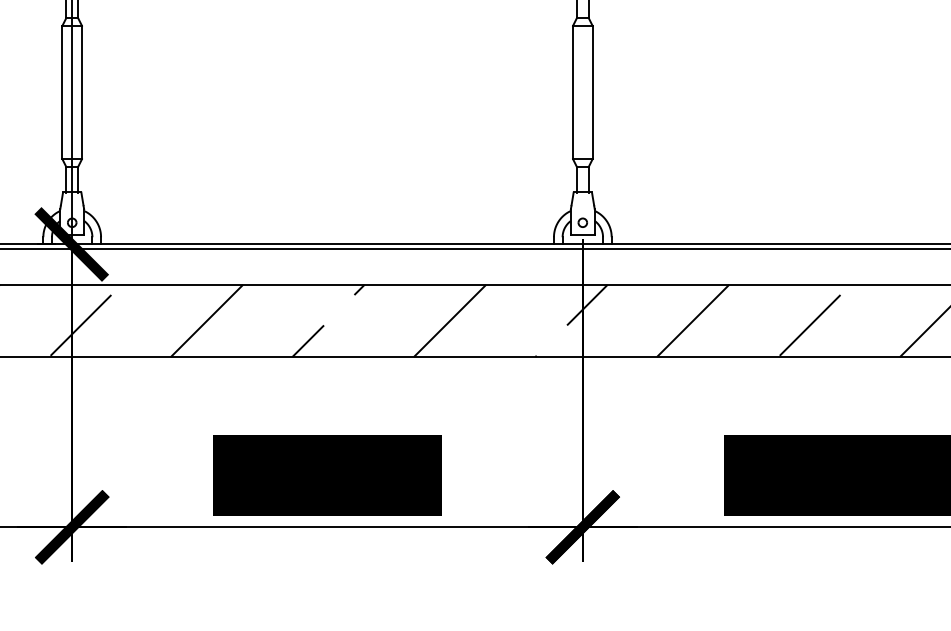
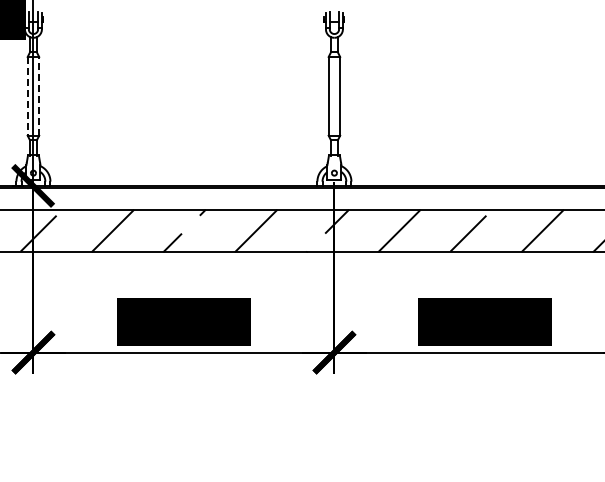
line: (82, 91) -> (39, 95), solid -> dashed
line: (62, 92) -> (27, 96), solid -> dashed

